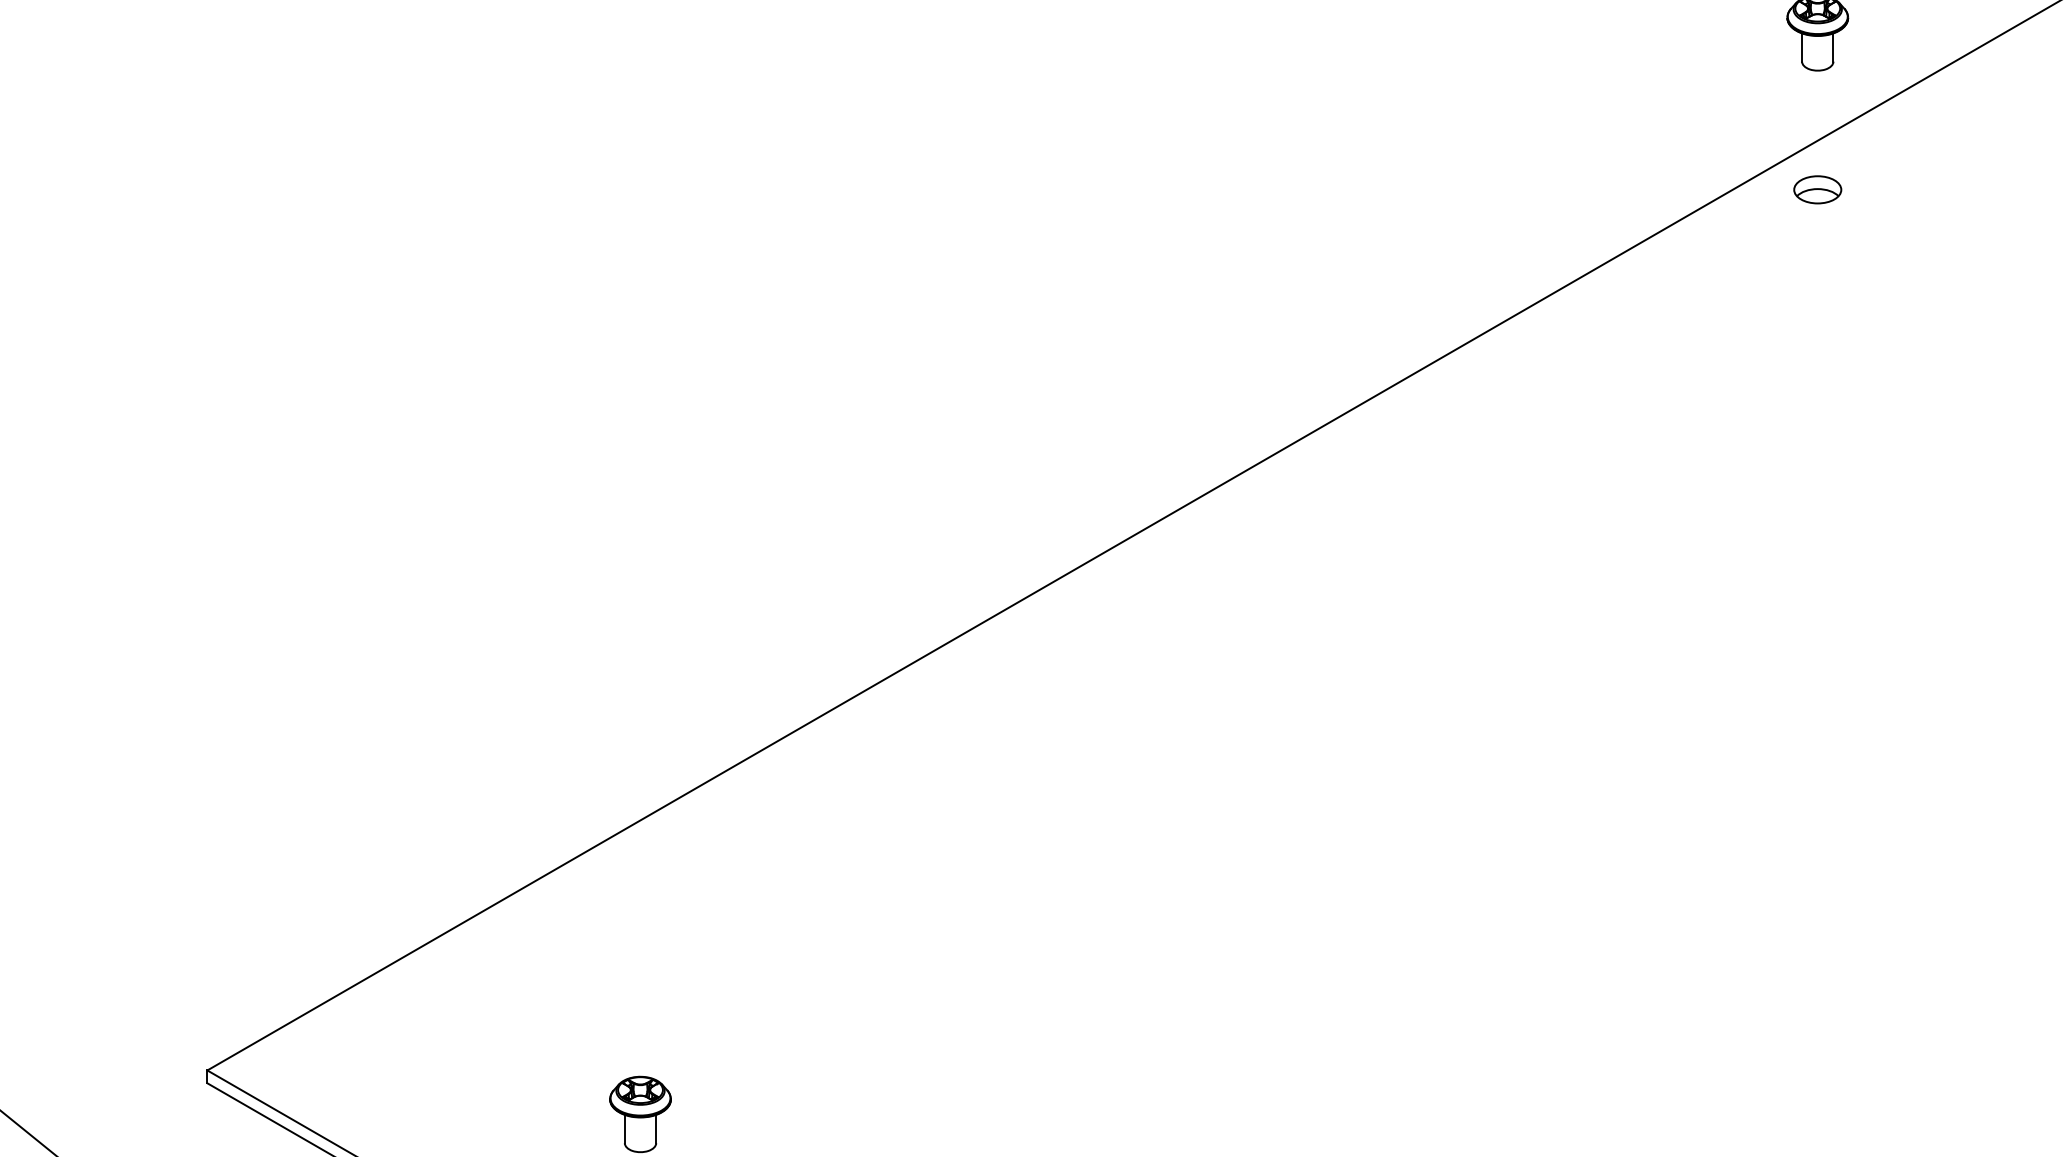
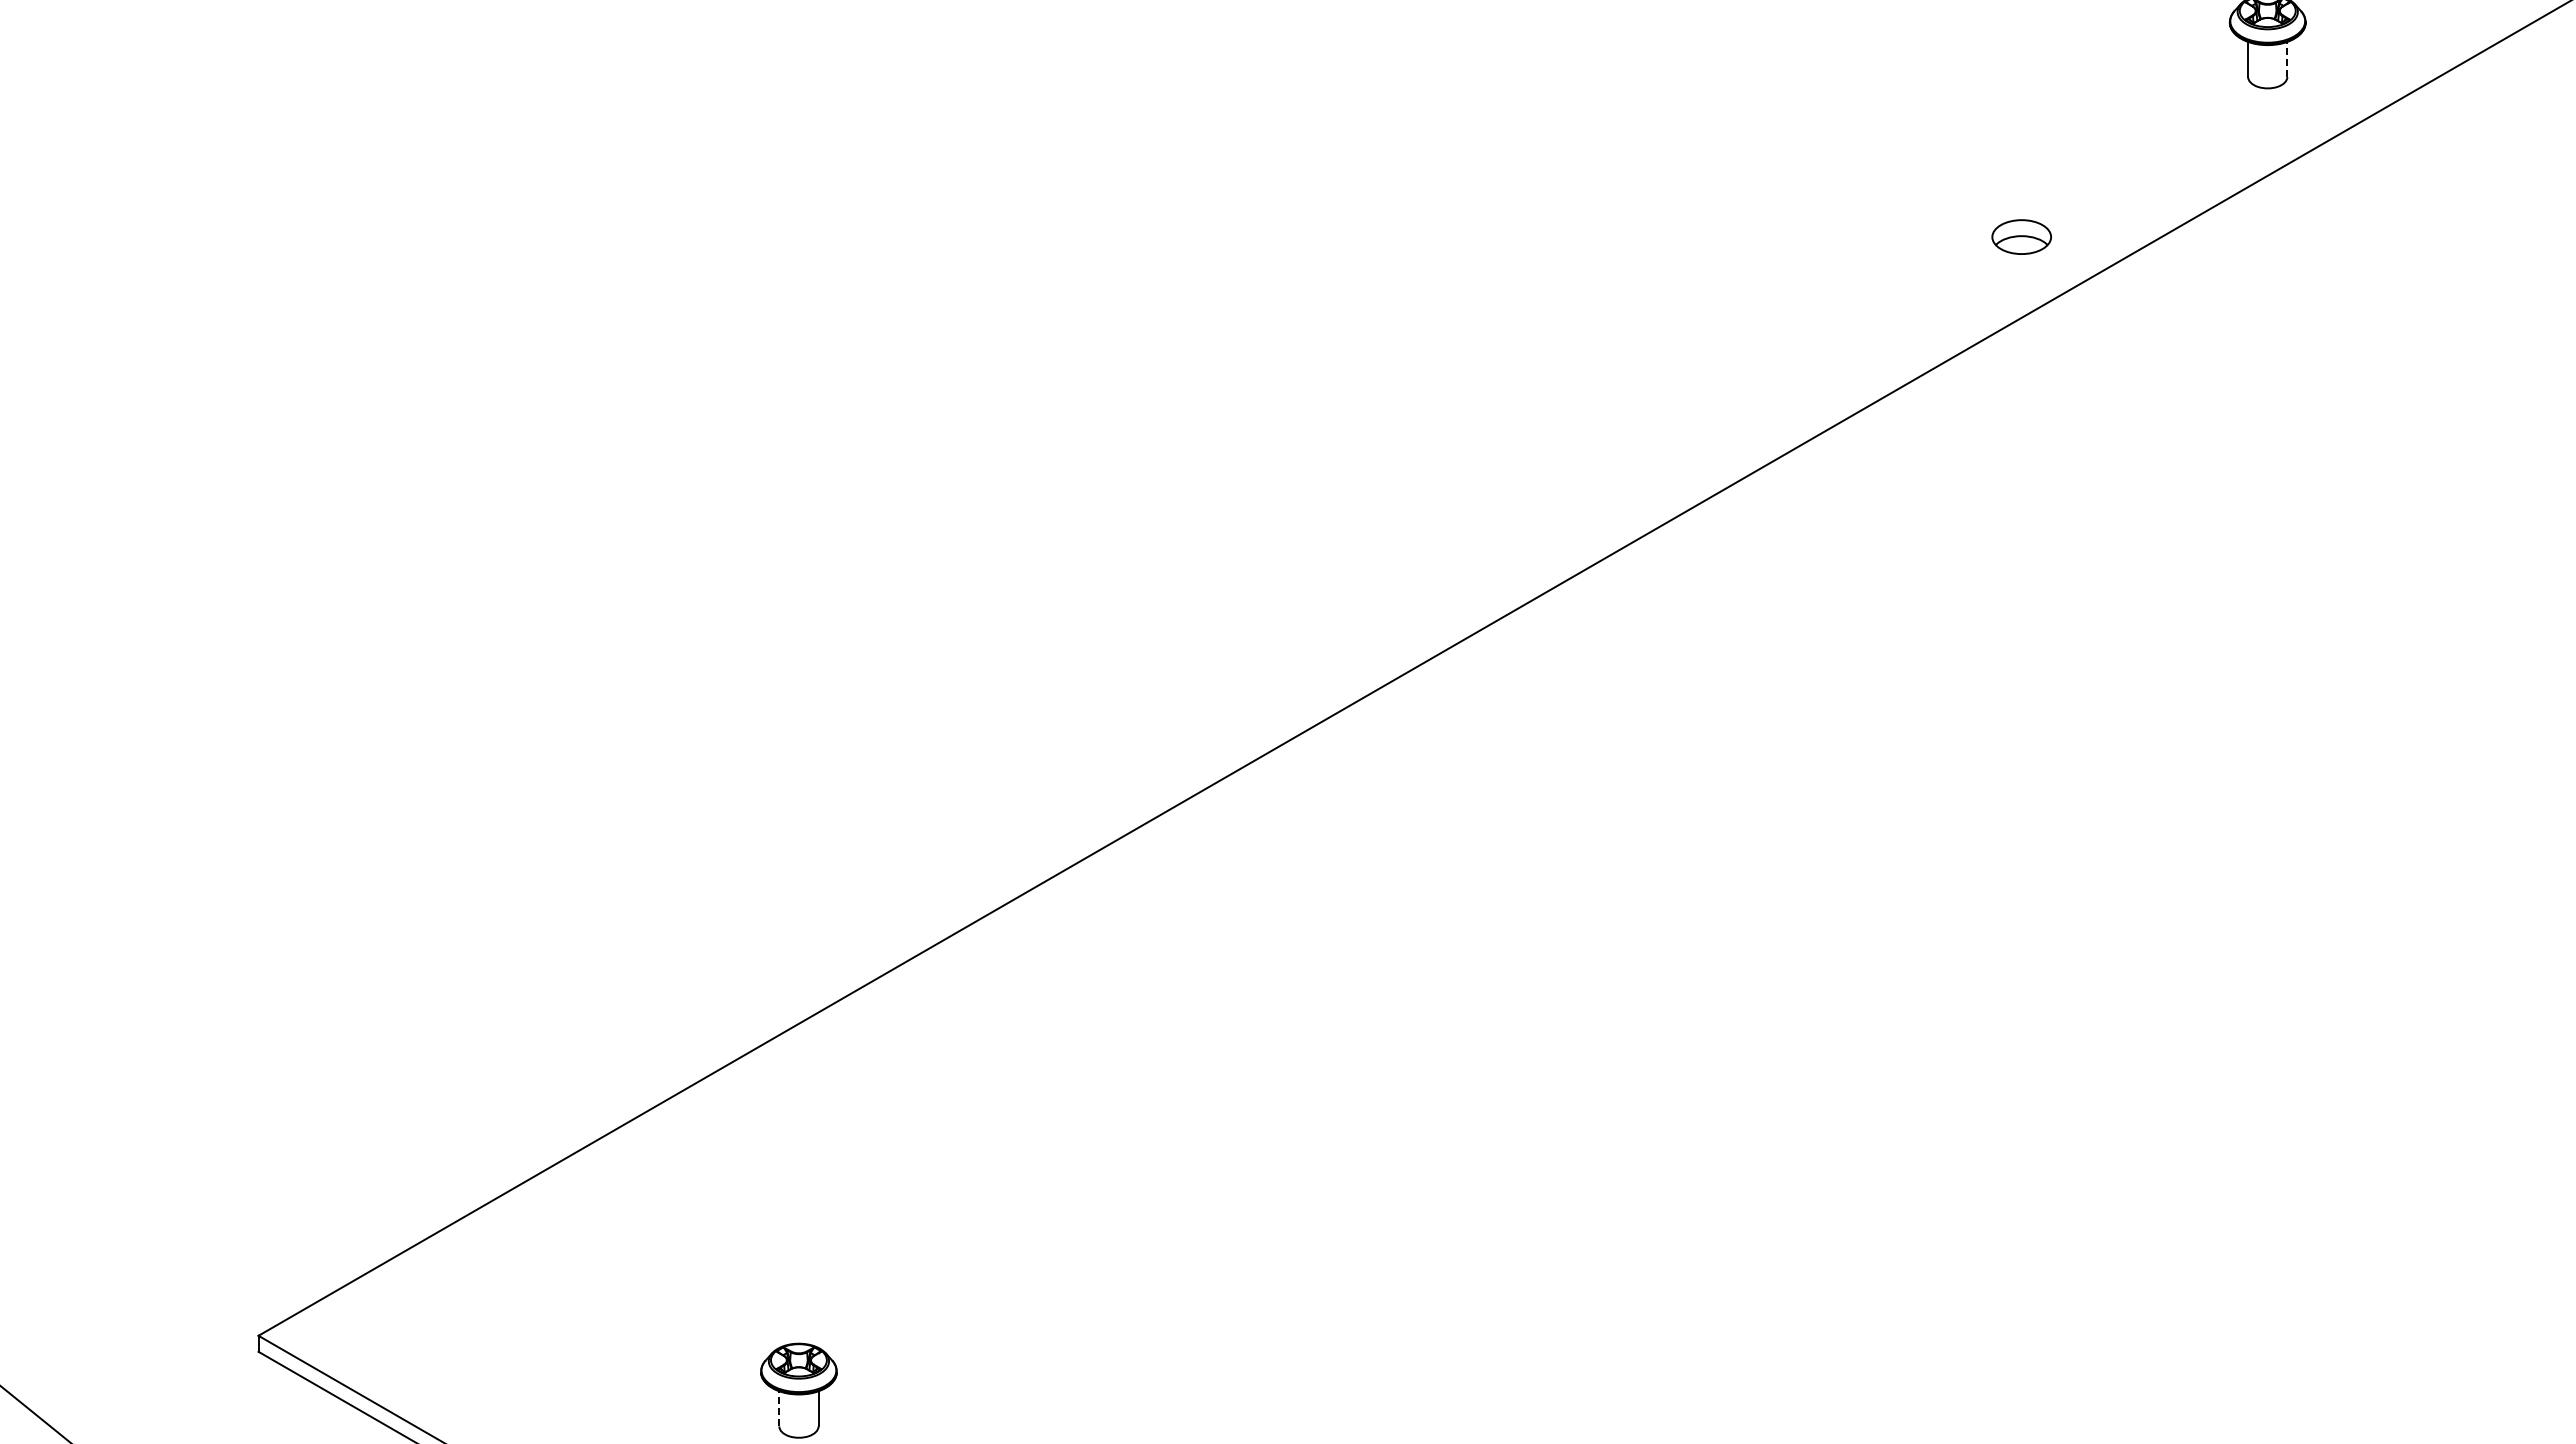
line: (1833, 47) -> (2287, 59), solid -> dashed
part: (1817, 189) -> (2021, 236), moved
line: (624, 1128) -> (779, 1408), solid -> dashed

